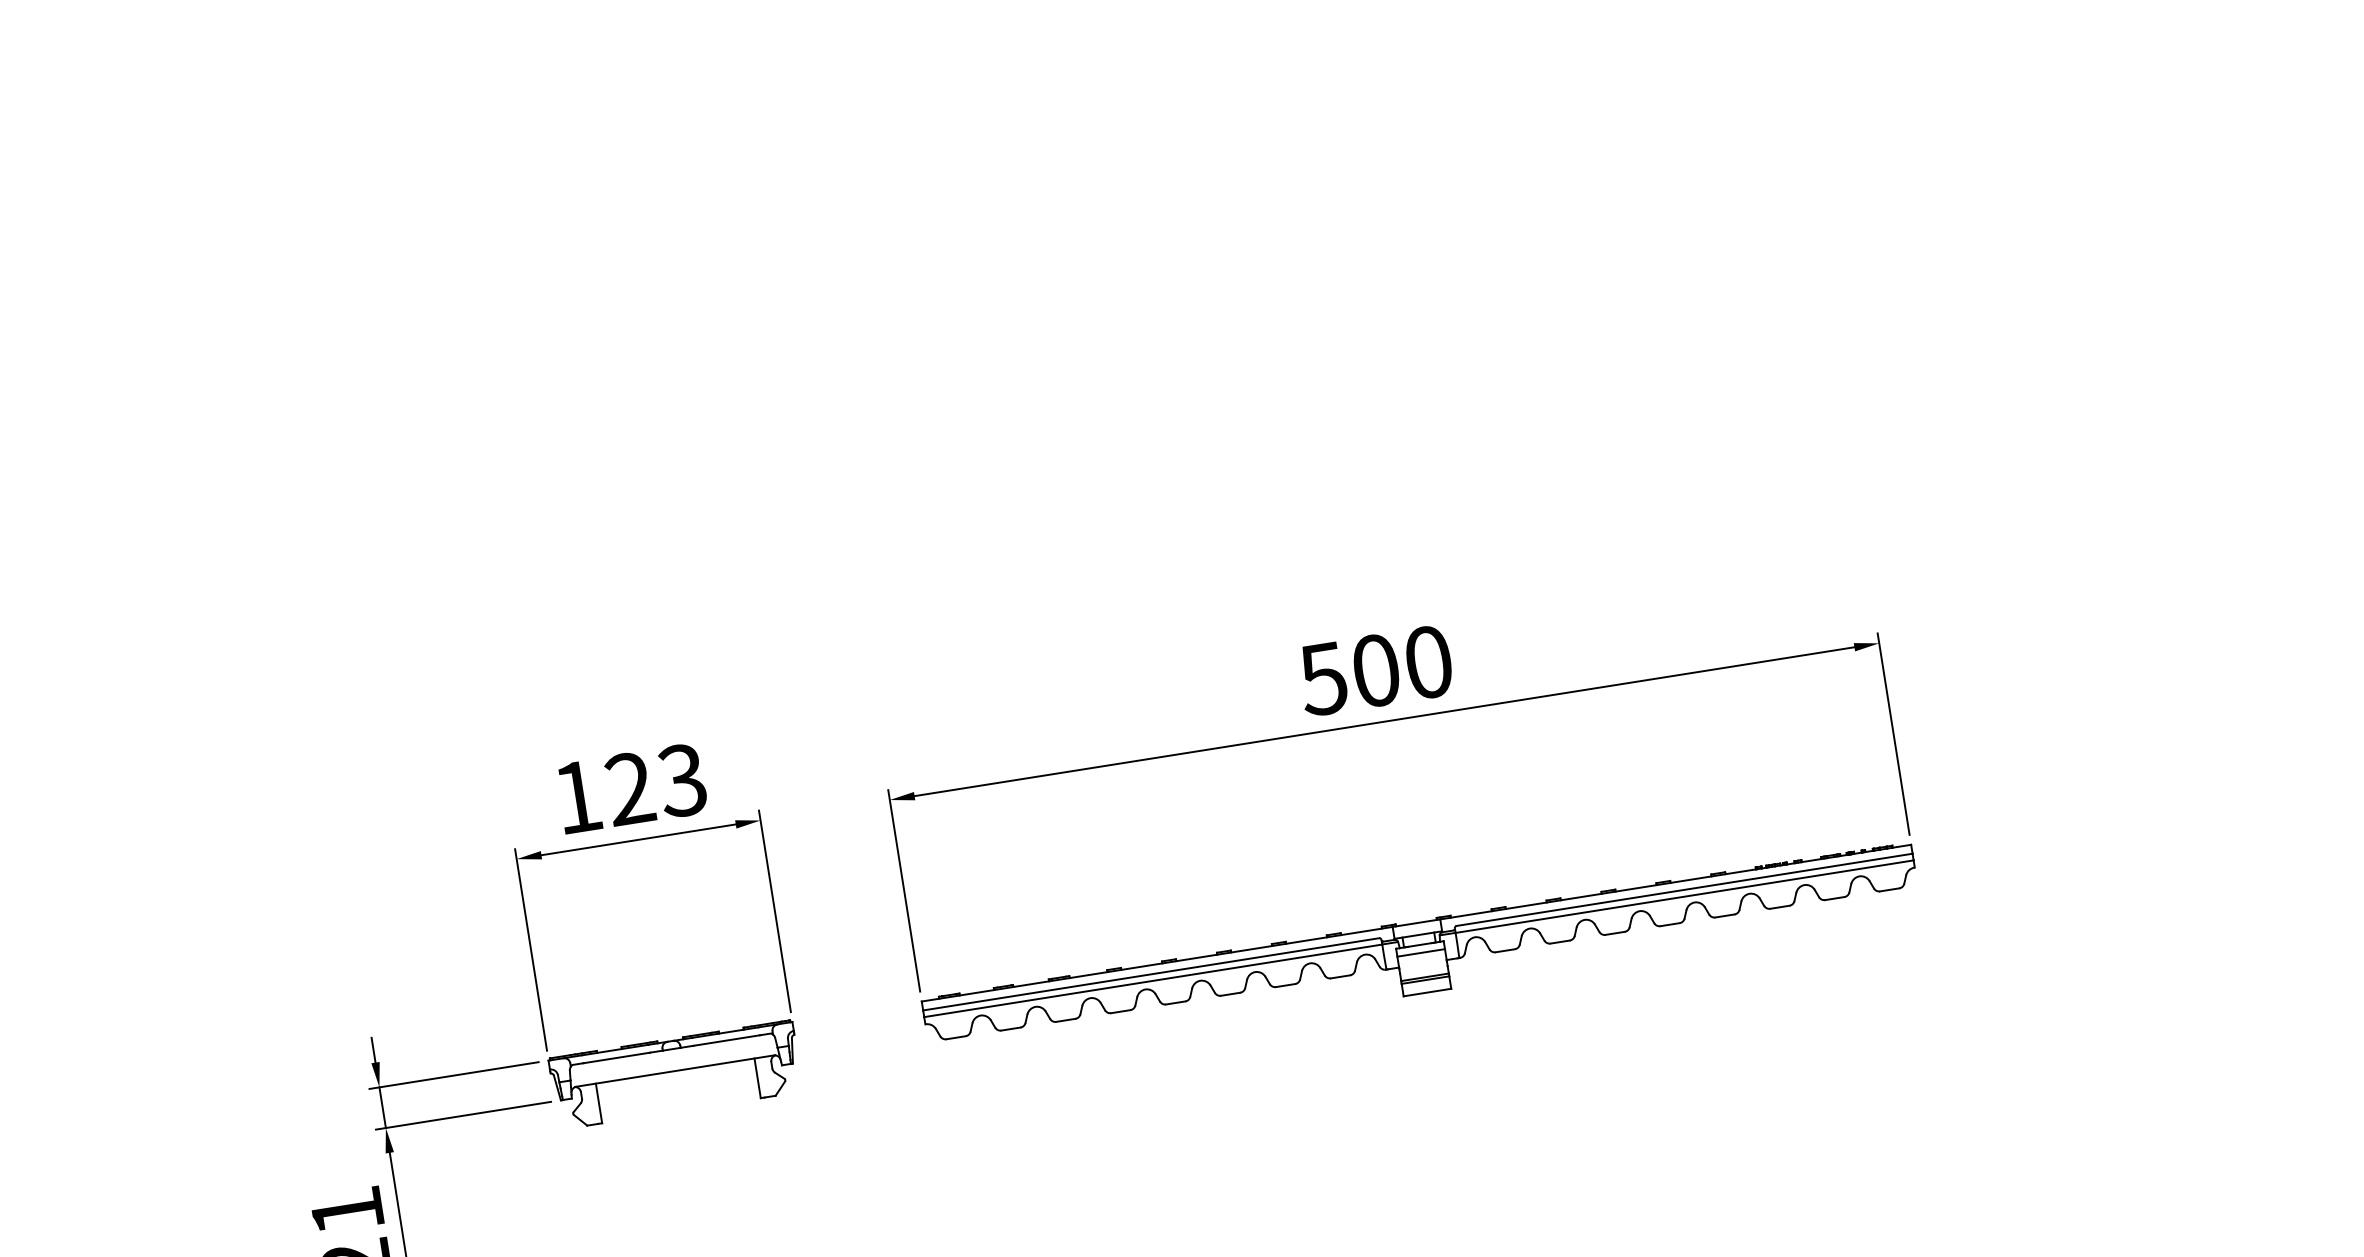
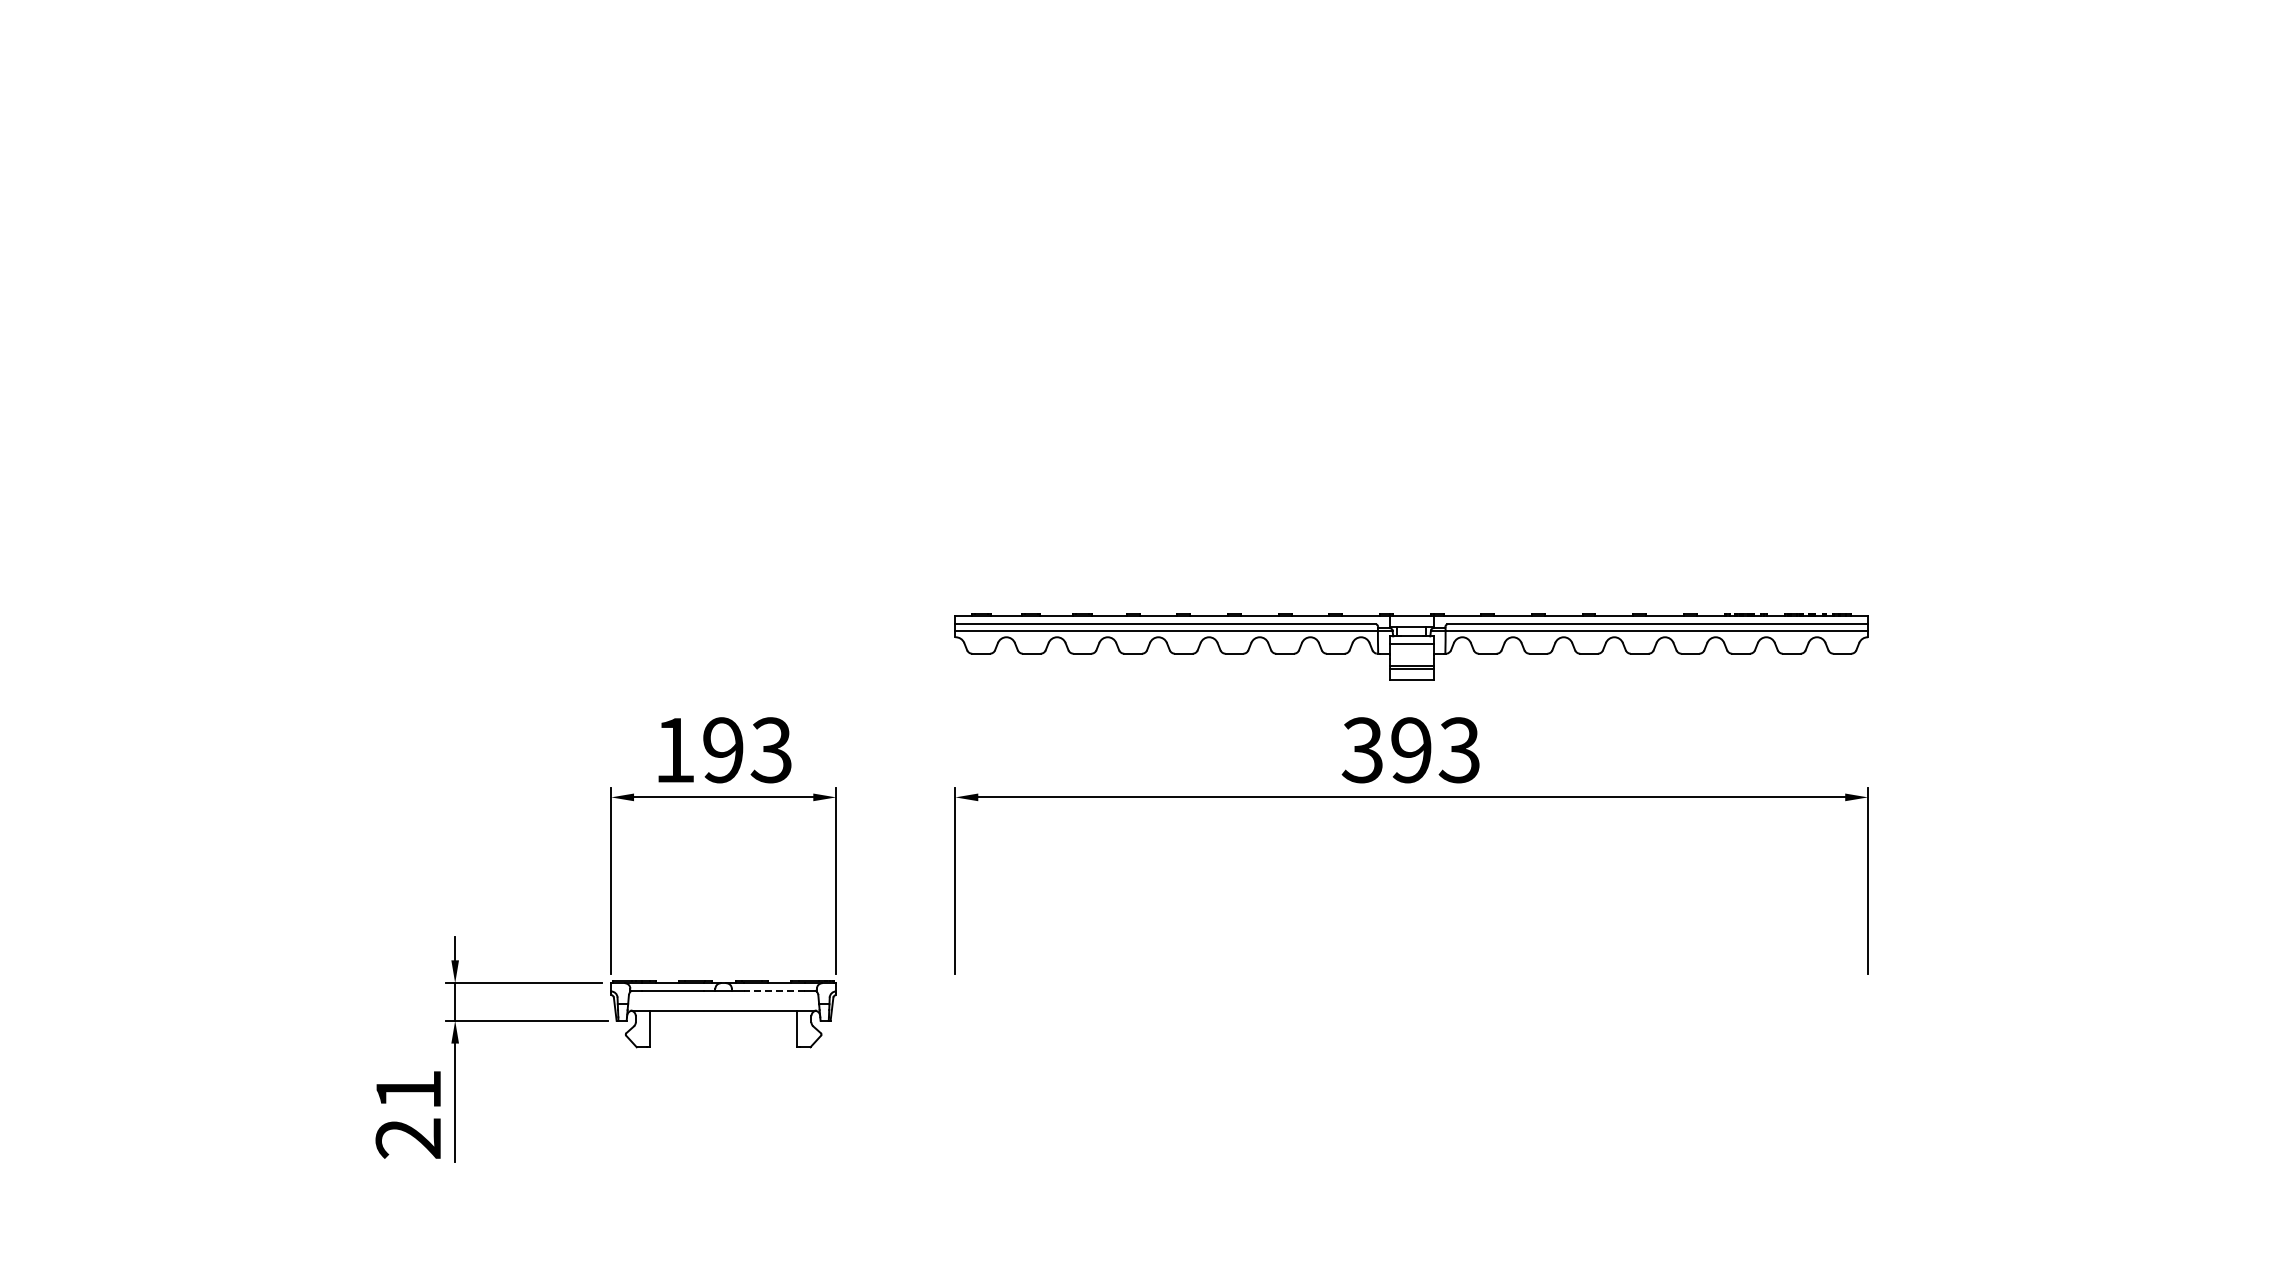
text: (1375, 671) -> (1410, 750), 500 -> 393
text: (630, 789) -> (723, 750), 123 -> 193
part: (1421, 956) -> (1411, 646), moved
line: (726, 1040) -> (774, 990), solid -> dashed

